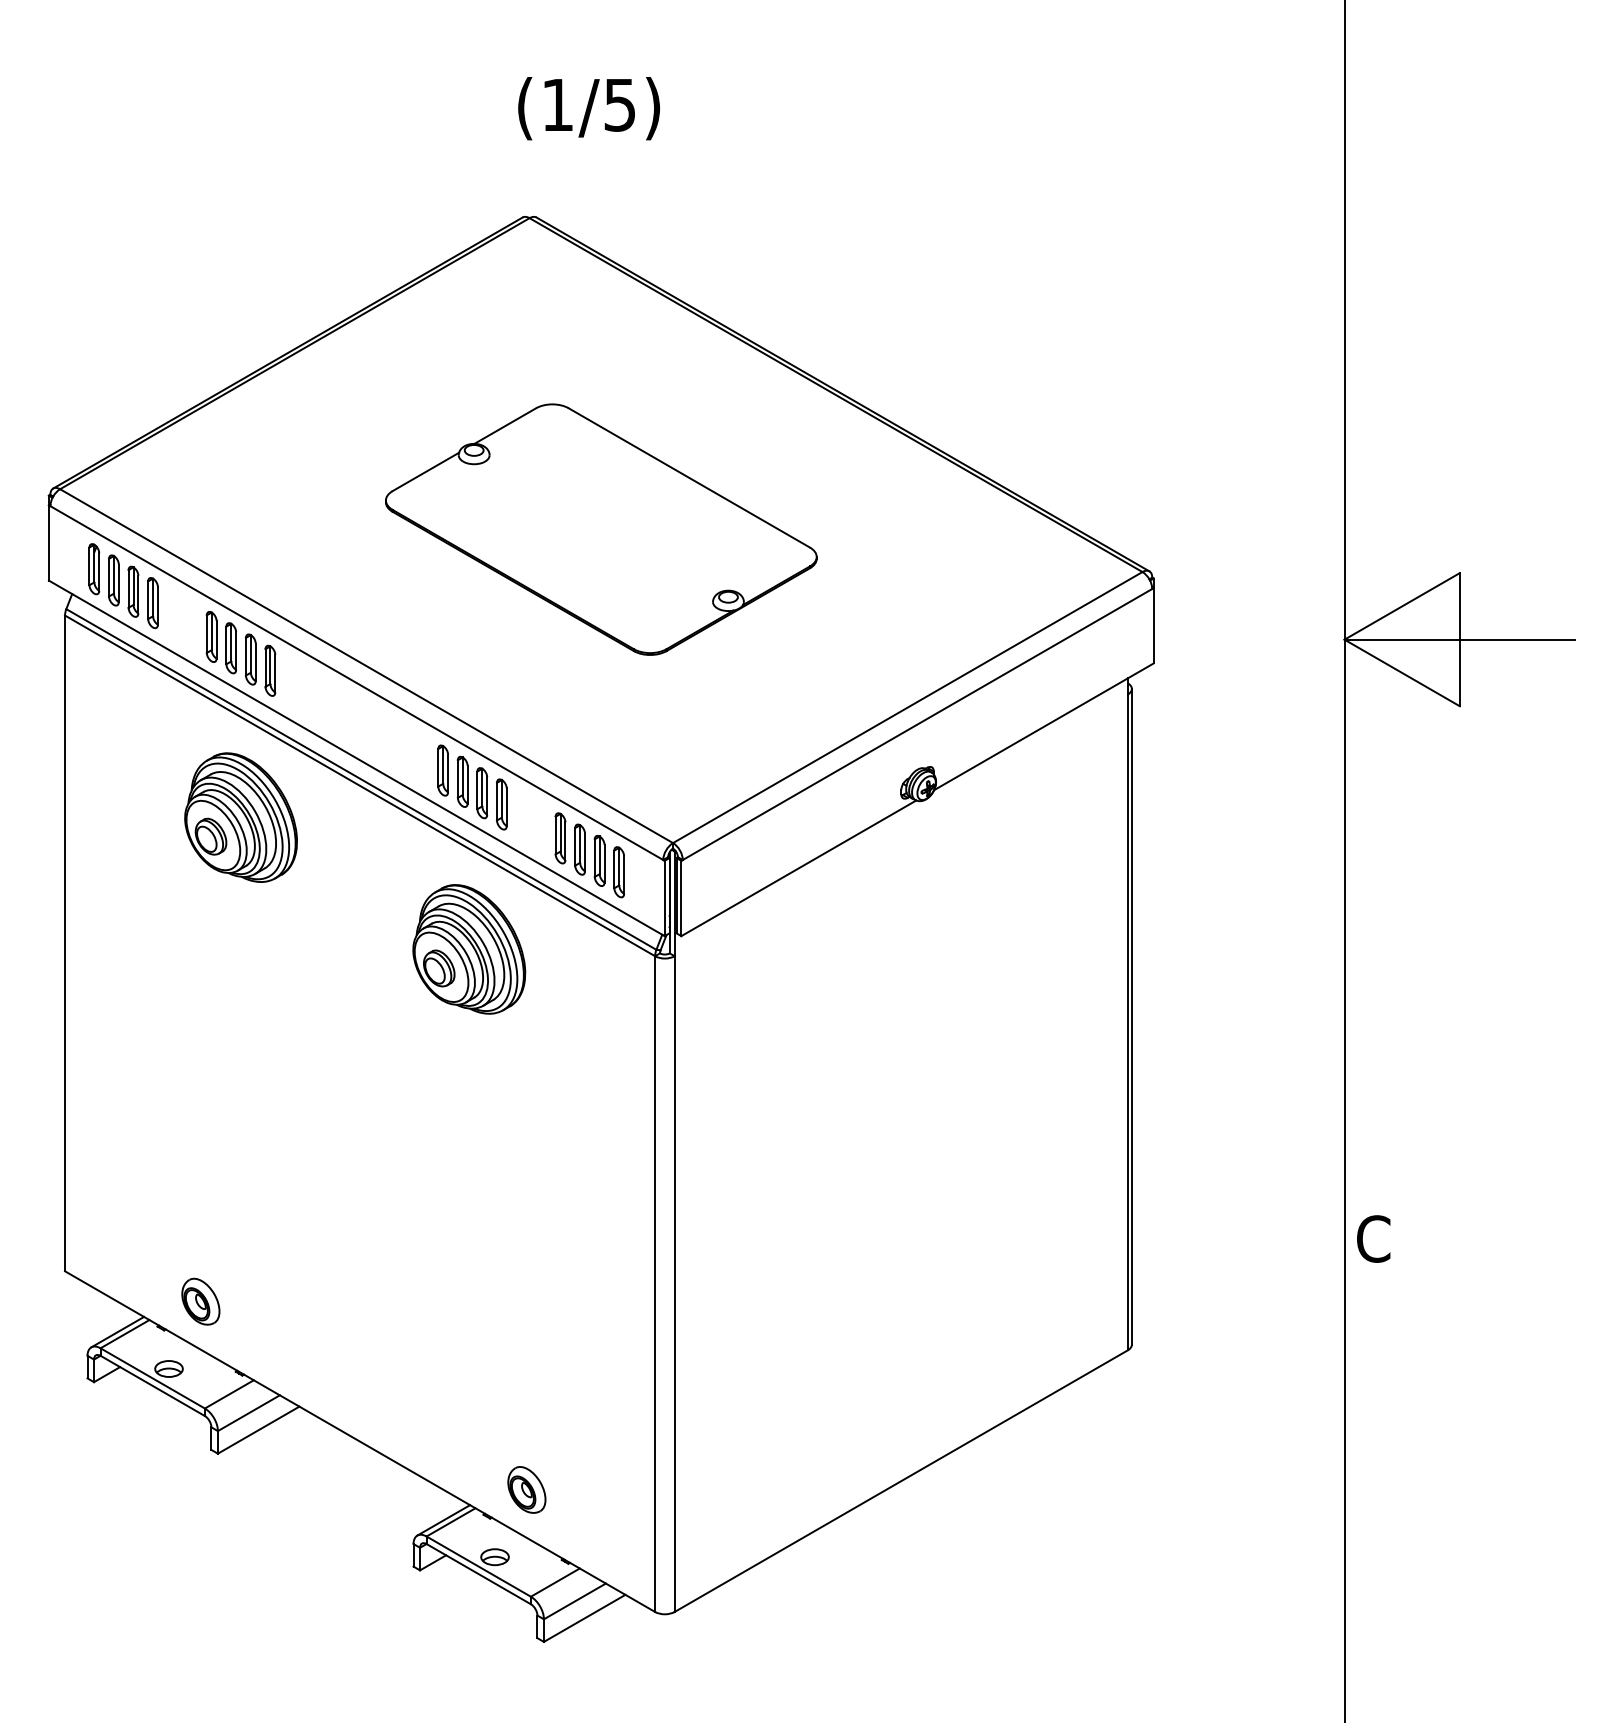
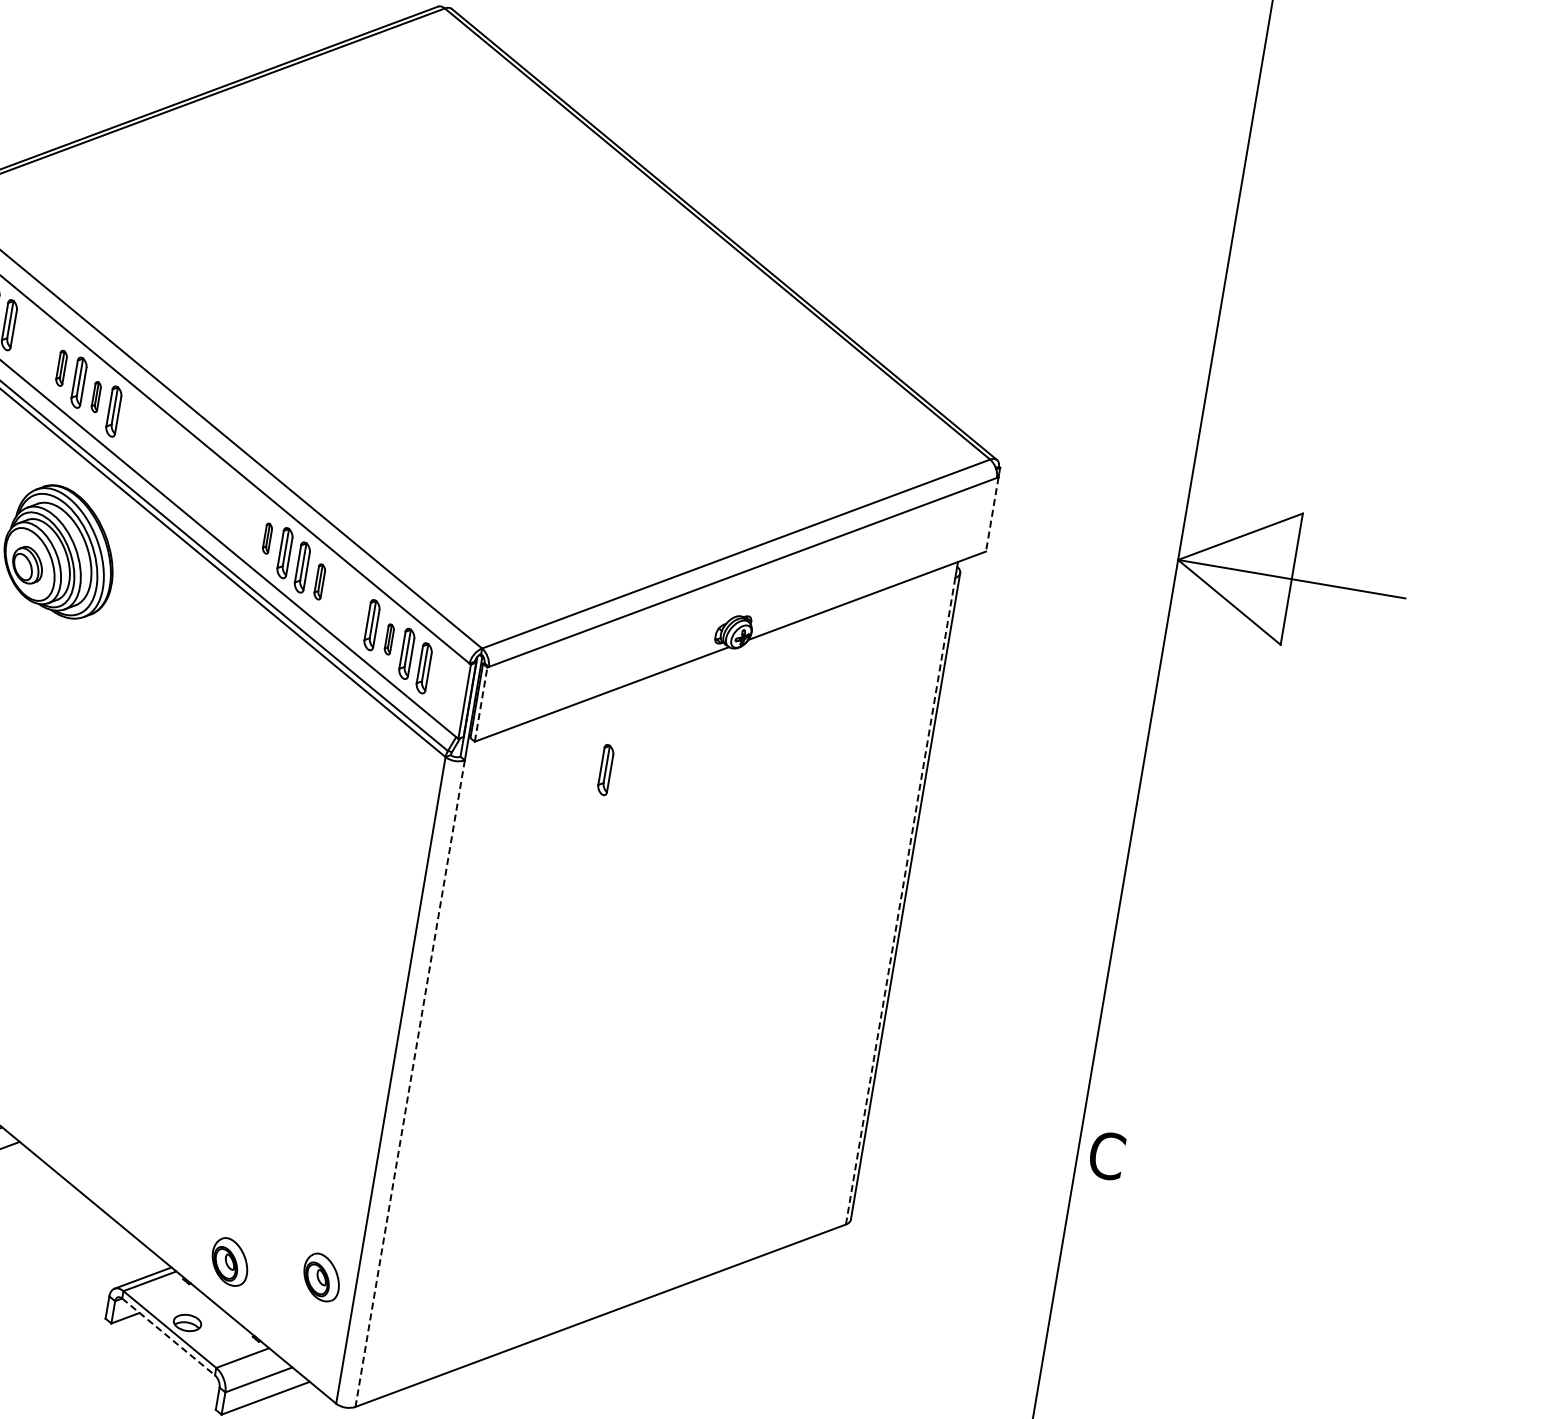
part: (601, 529) -> (463, 327), removed
line: (1153, 625) -> (992, 514), solid -> dashed
part: (211, 636) -> (61, 367), size x0.7
part: (250, 659) -> (96, 397), size x0.6
part: (442, 770) -> (266, 538), size x0.6
part: (501, 804) -> (319, 581), size x0.7
part: (579, 849) -> (388, 639), size x0.6
line: (681, 898) -> (481, 704), solid -> dashed
part: (814, 942) -> (605, 770), added
part: (469, 949) -> (263, 719), removed
line: (1127, 1022) -> (900, 901), solid -> dashed
line: (674, 1284) -> (409, 1084), solid -> dashed
part: (619, 1489) -> (321, 1276), added
line: (479, 1574) -> (169, 1337), solid -> dashed

